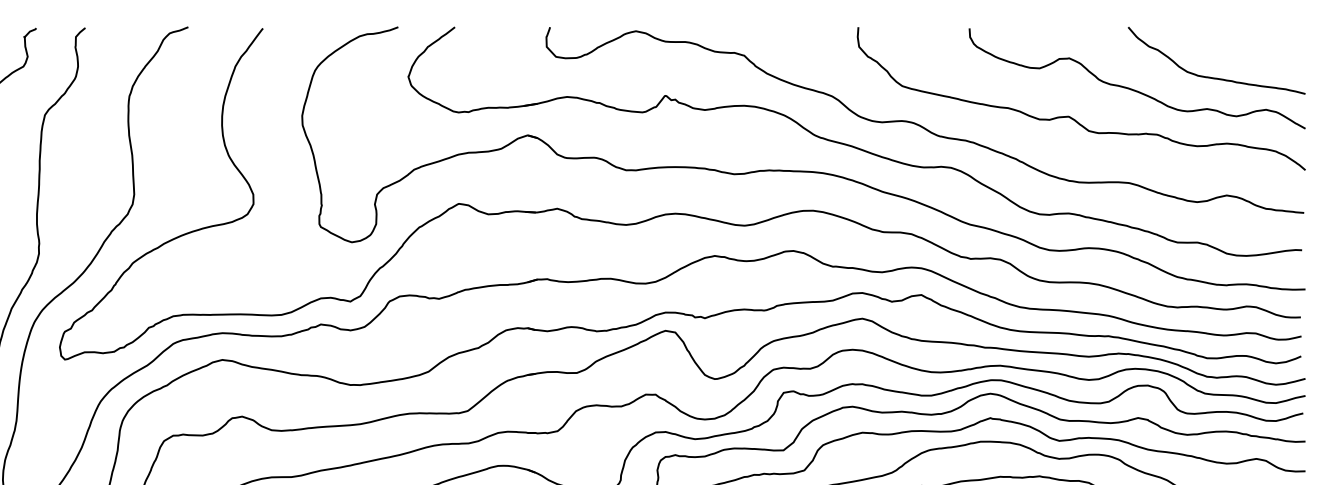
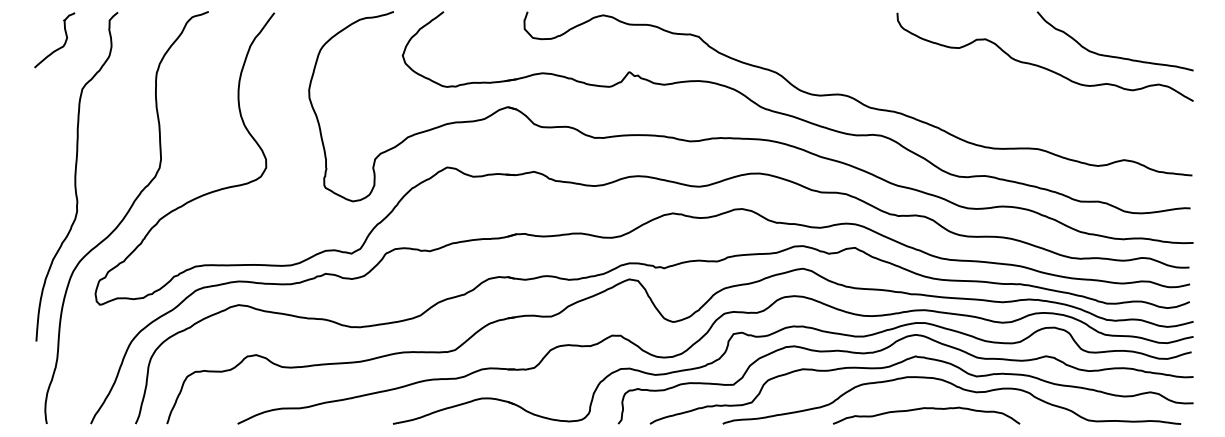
curve: (1070, 116) -> (986, 90), removed

